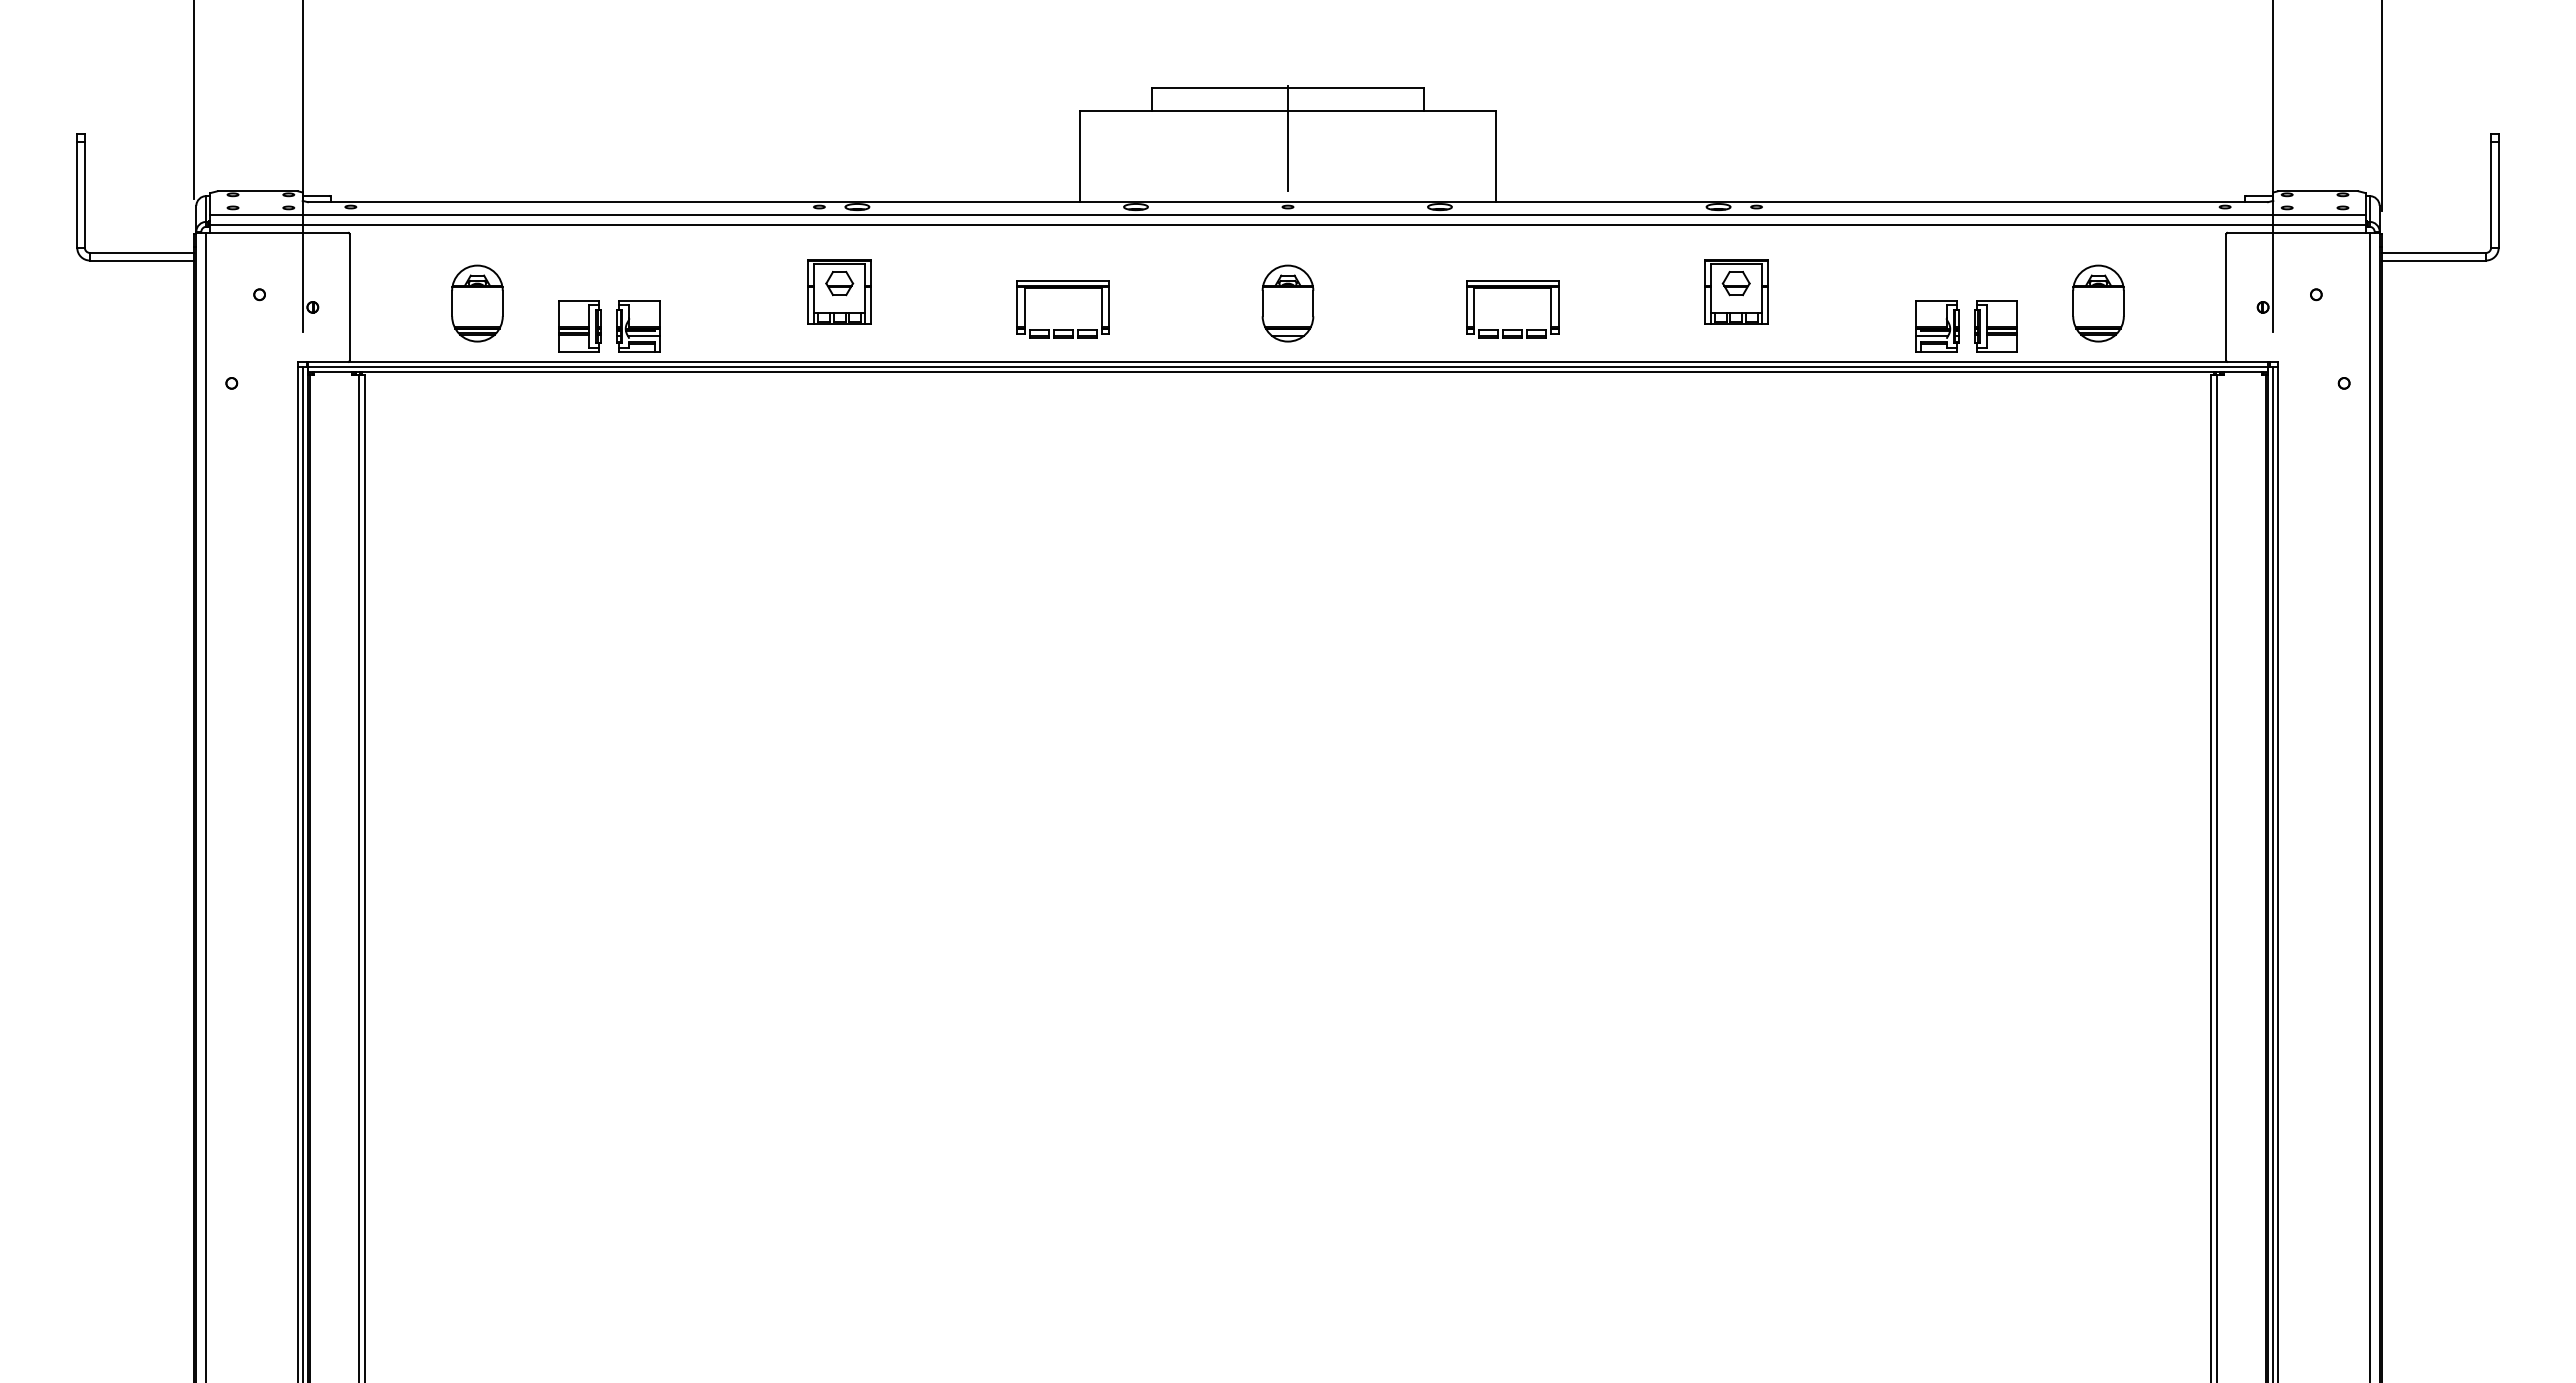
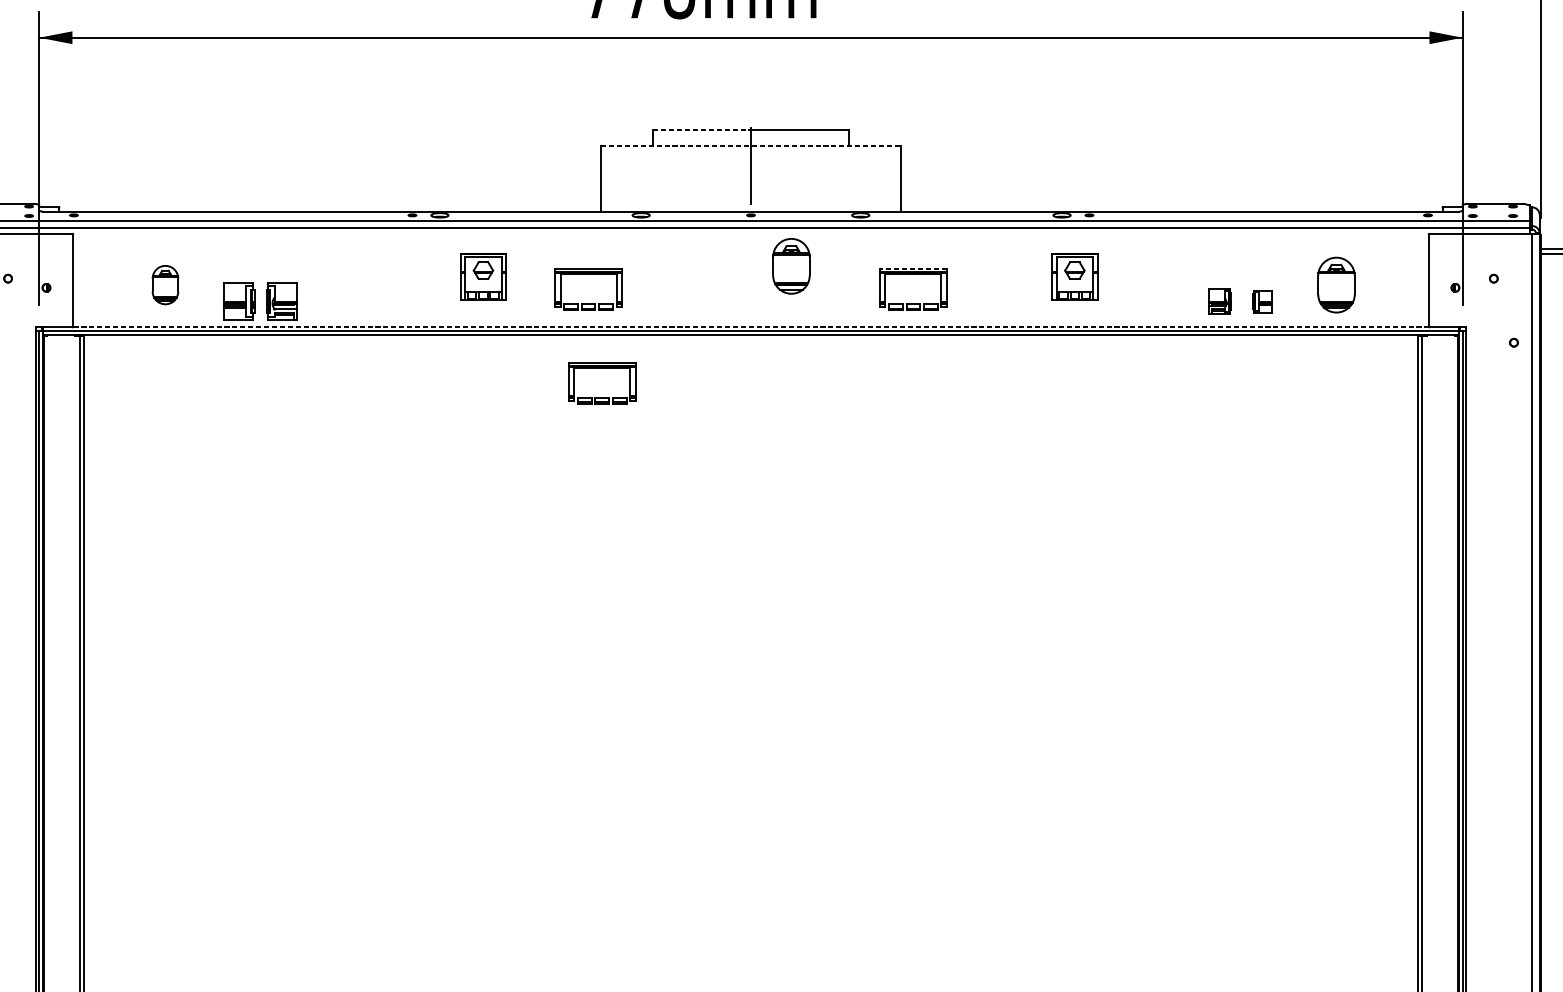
line: (1220, 88) -> (702, 129), solid -> dashed
line: (1287, 111) -> (750, 146), solid -> dashed
line: (1512, 280) -> (913, 268), solid -> dashed
part: (839, 291) -> (483, 276), moved
part: (477, 303) -> (165, 285), size x0.7
part: (1287, 303) -> (791, 266), moved
part: (1937, 326) -> (1220, 301), size x0.7
part: (1995, 326) -> (1262, 301), size x0.6
line: (1287, 361) -> (750, 326), solid -> dashed
part: (1081, 459) -> (601, 397), added

